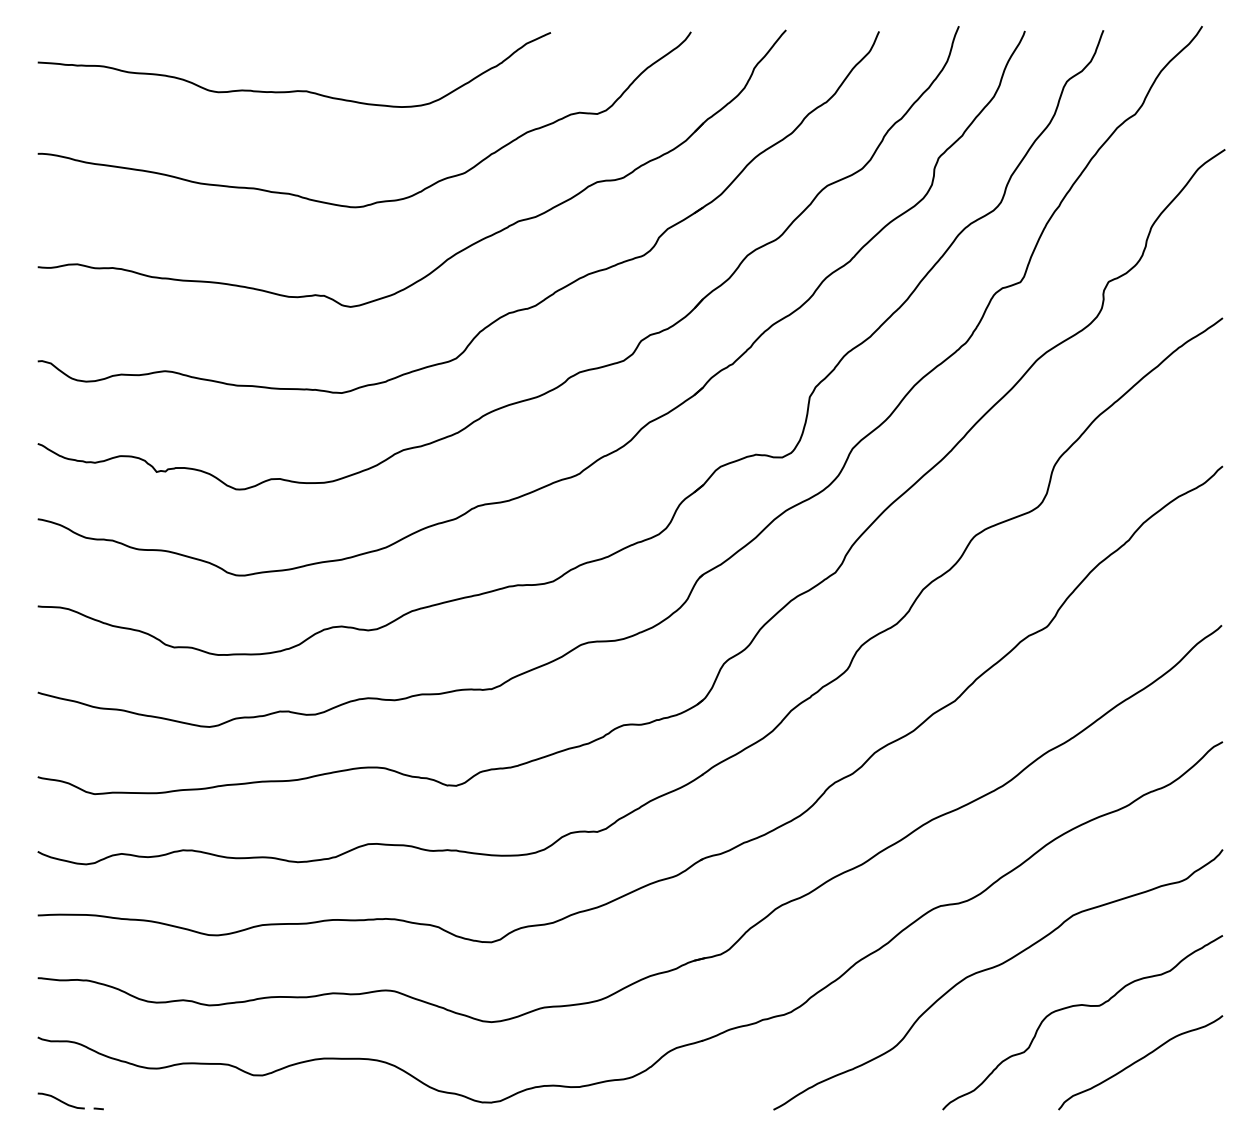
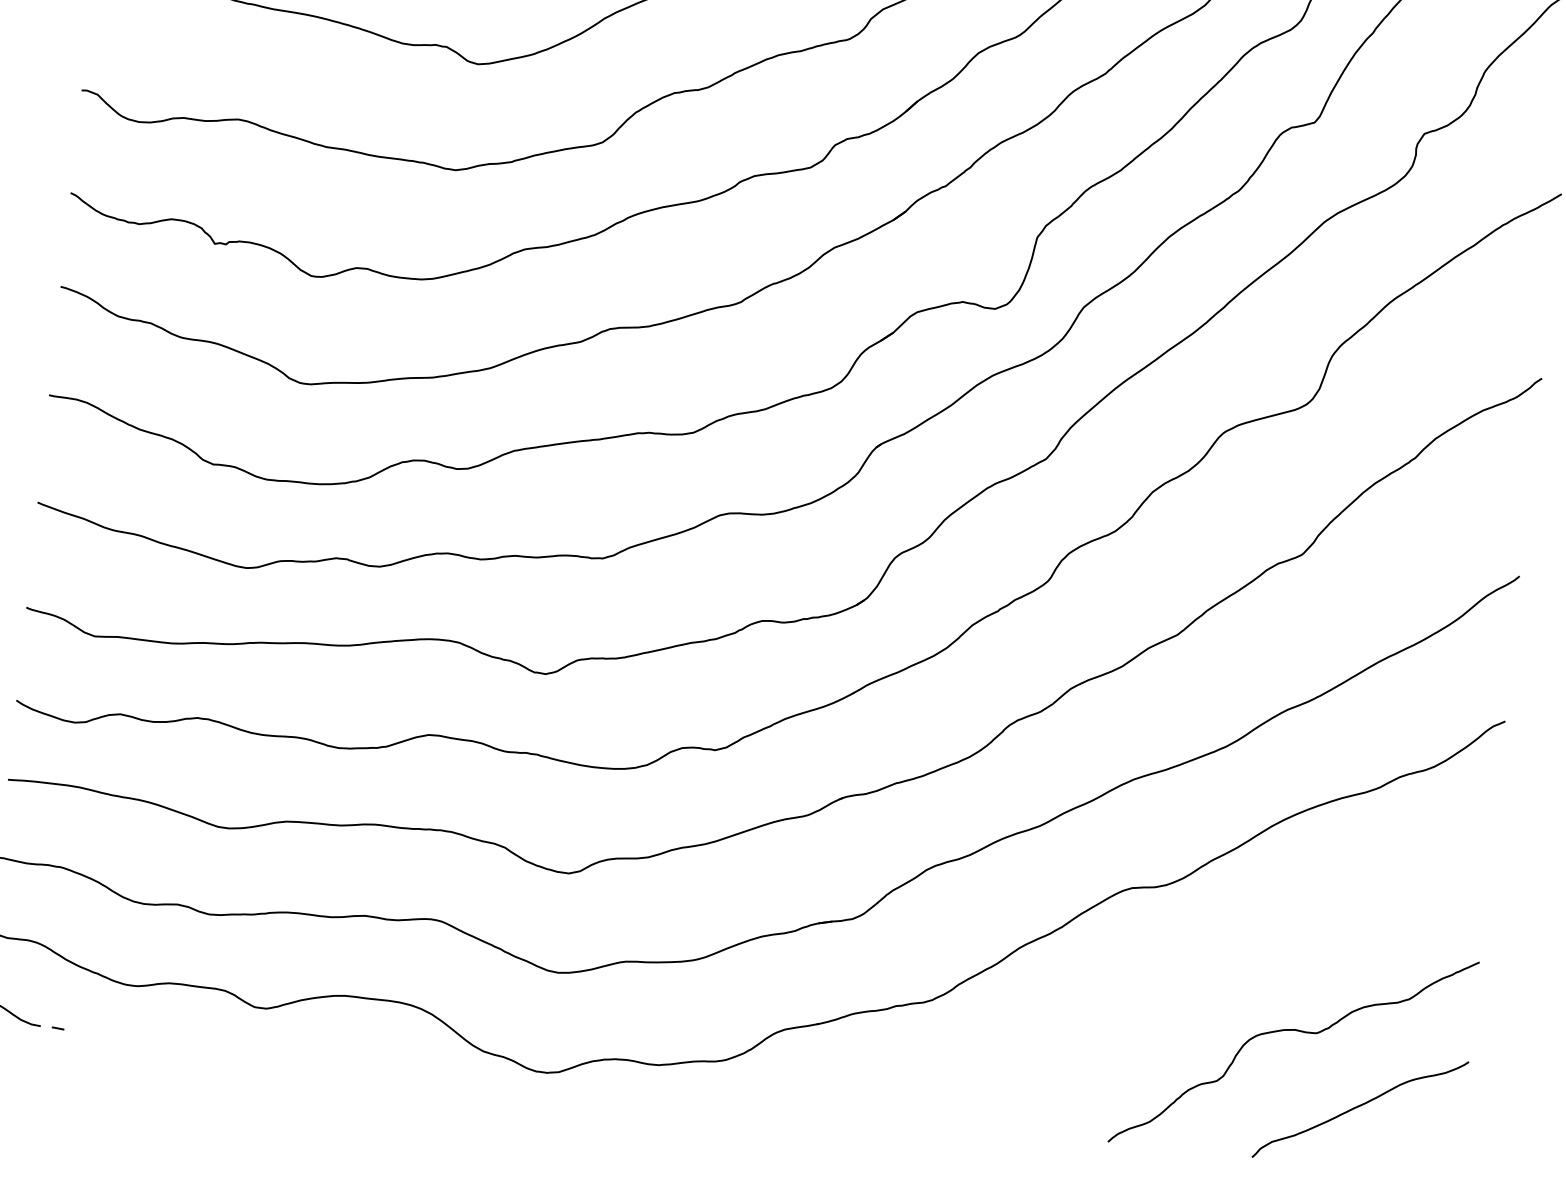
curve: (993, 968) -> (1189, 972), removed

